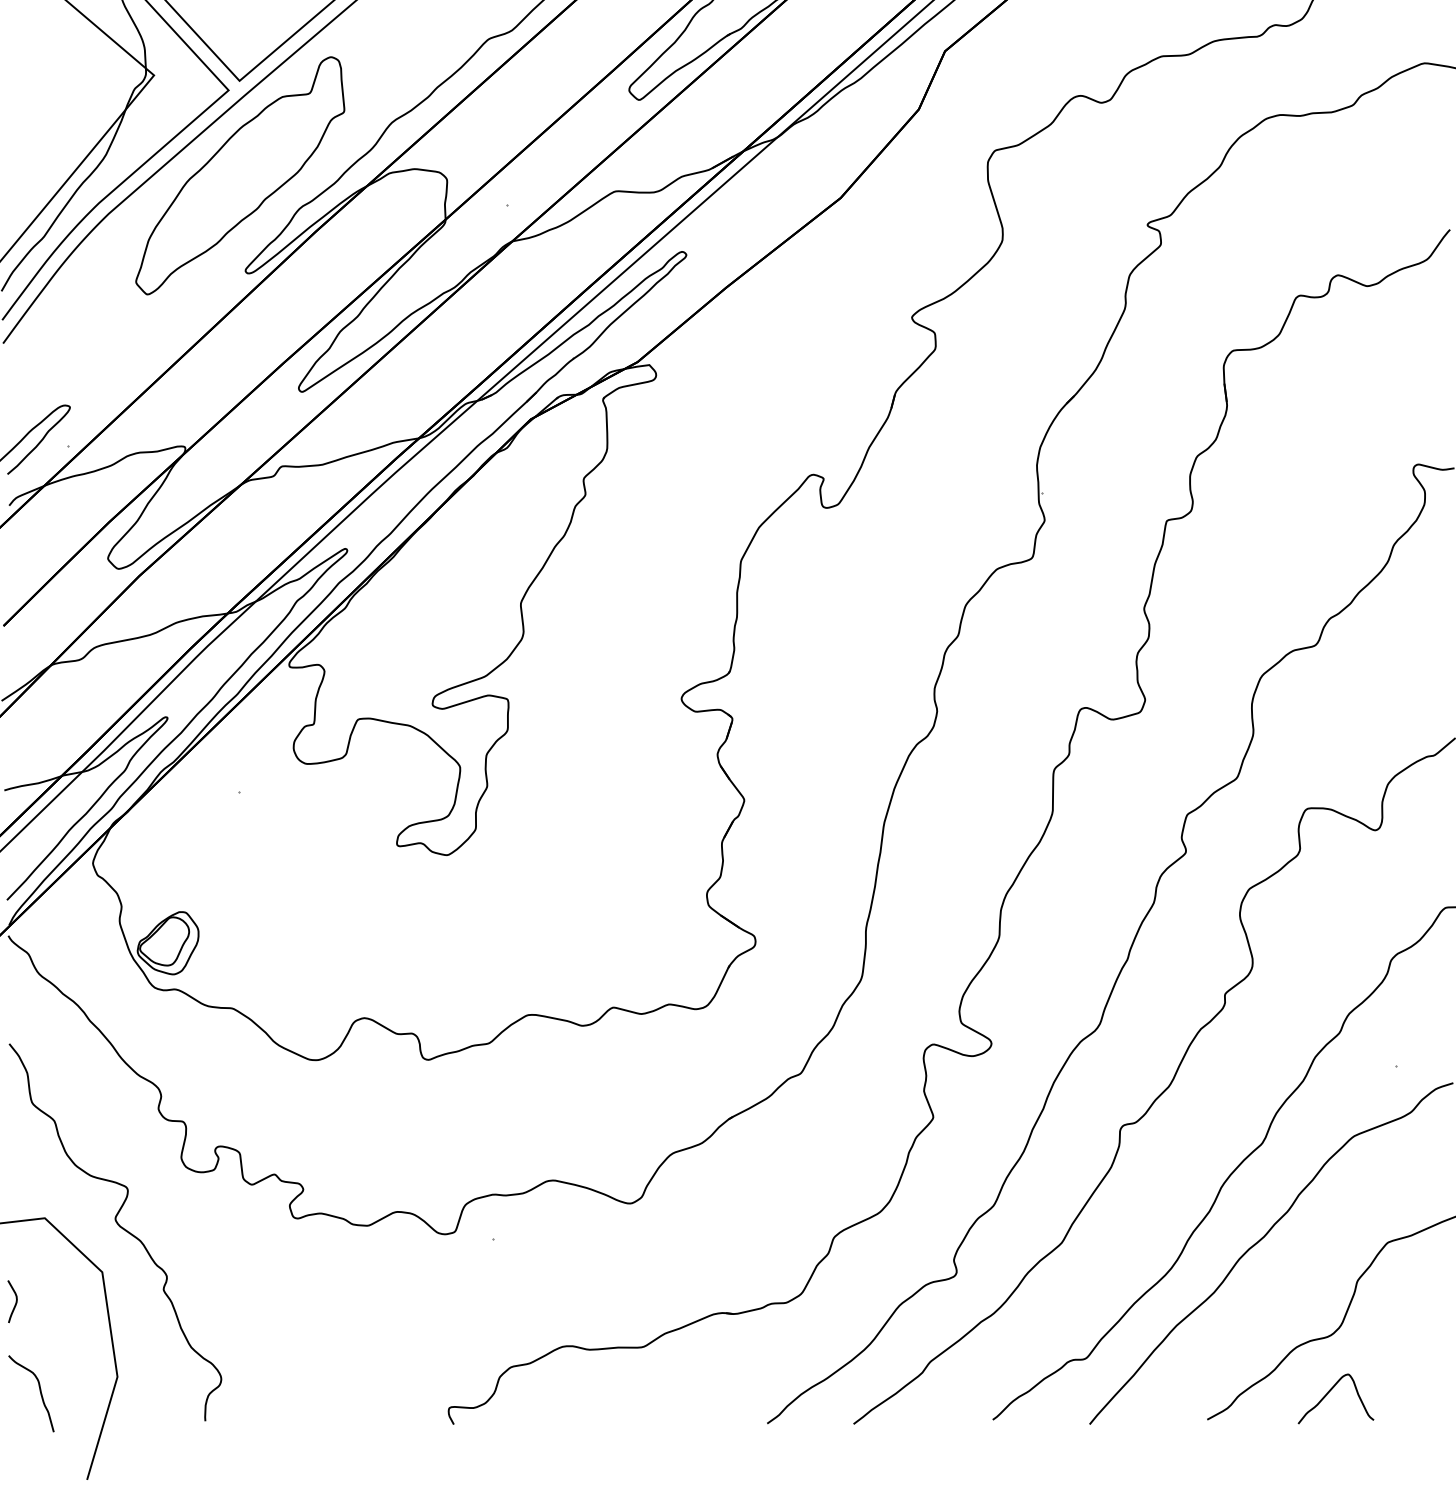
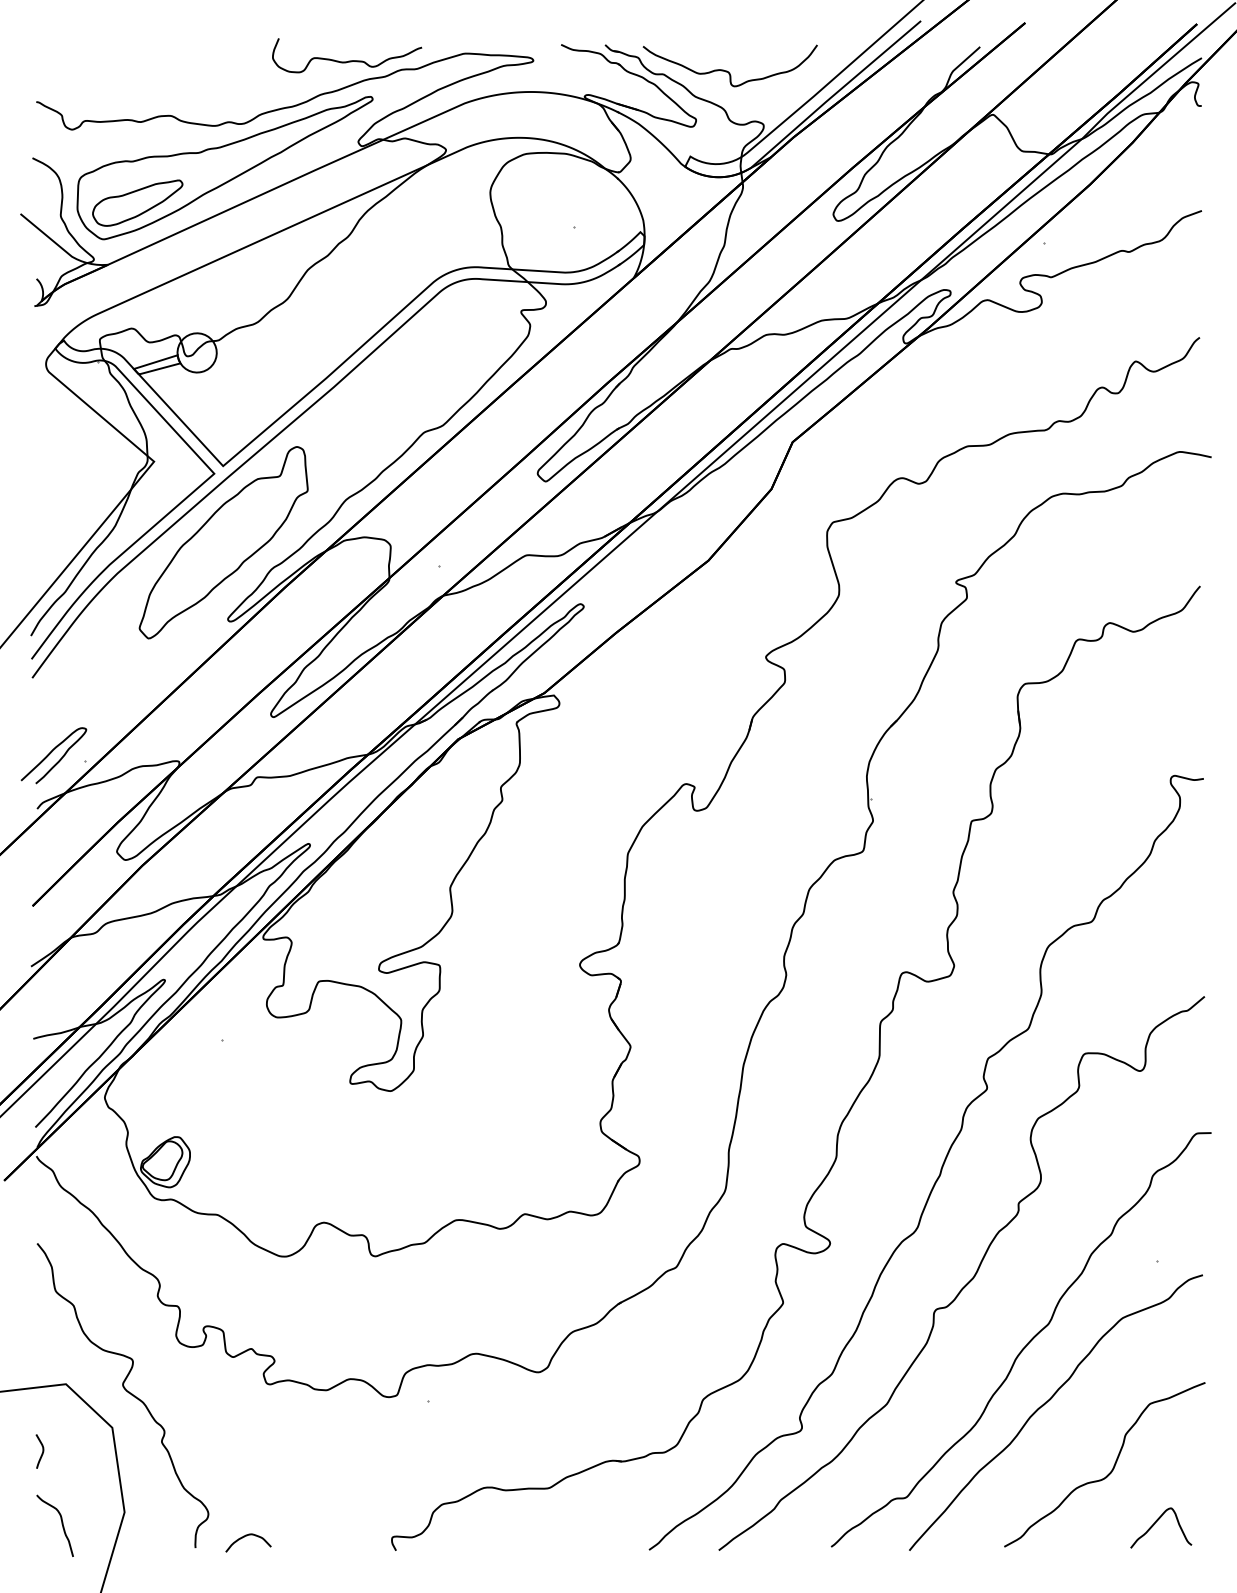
curve: (1330, 1392) -> (1156, 1522), moved
curve: (269, 1406) -> (247, 1536), added

